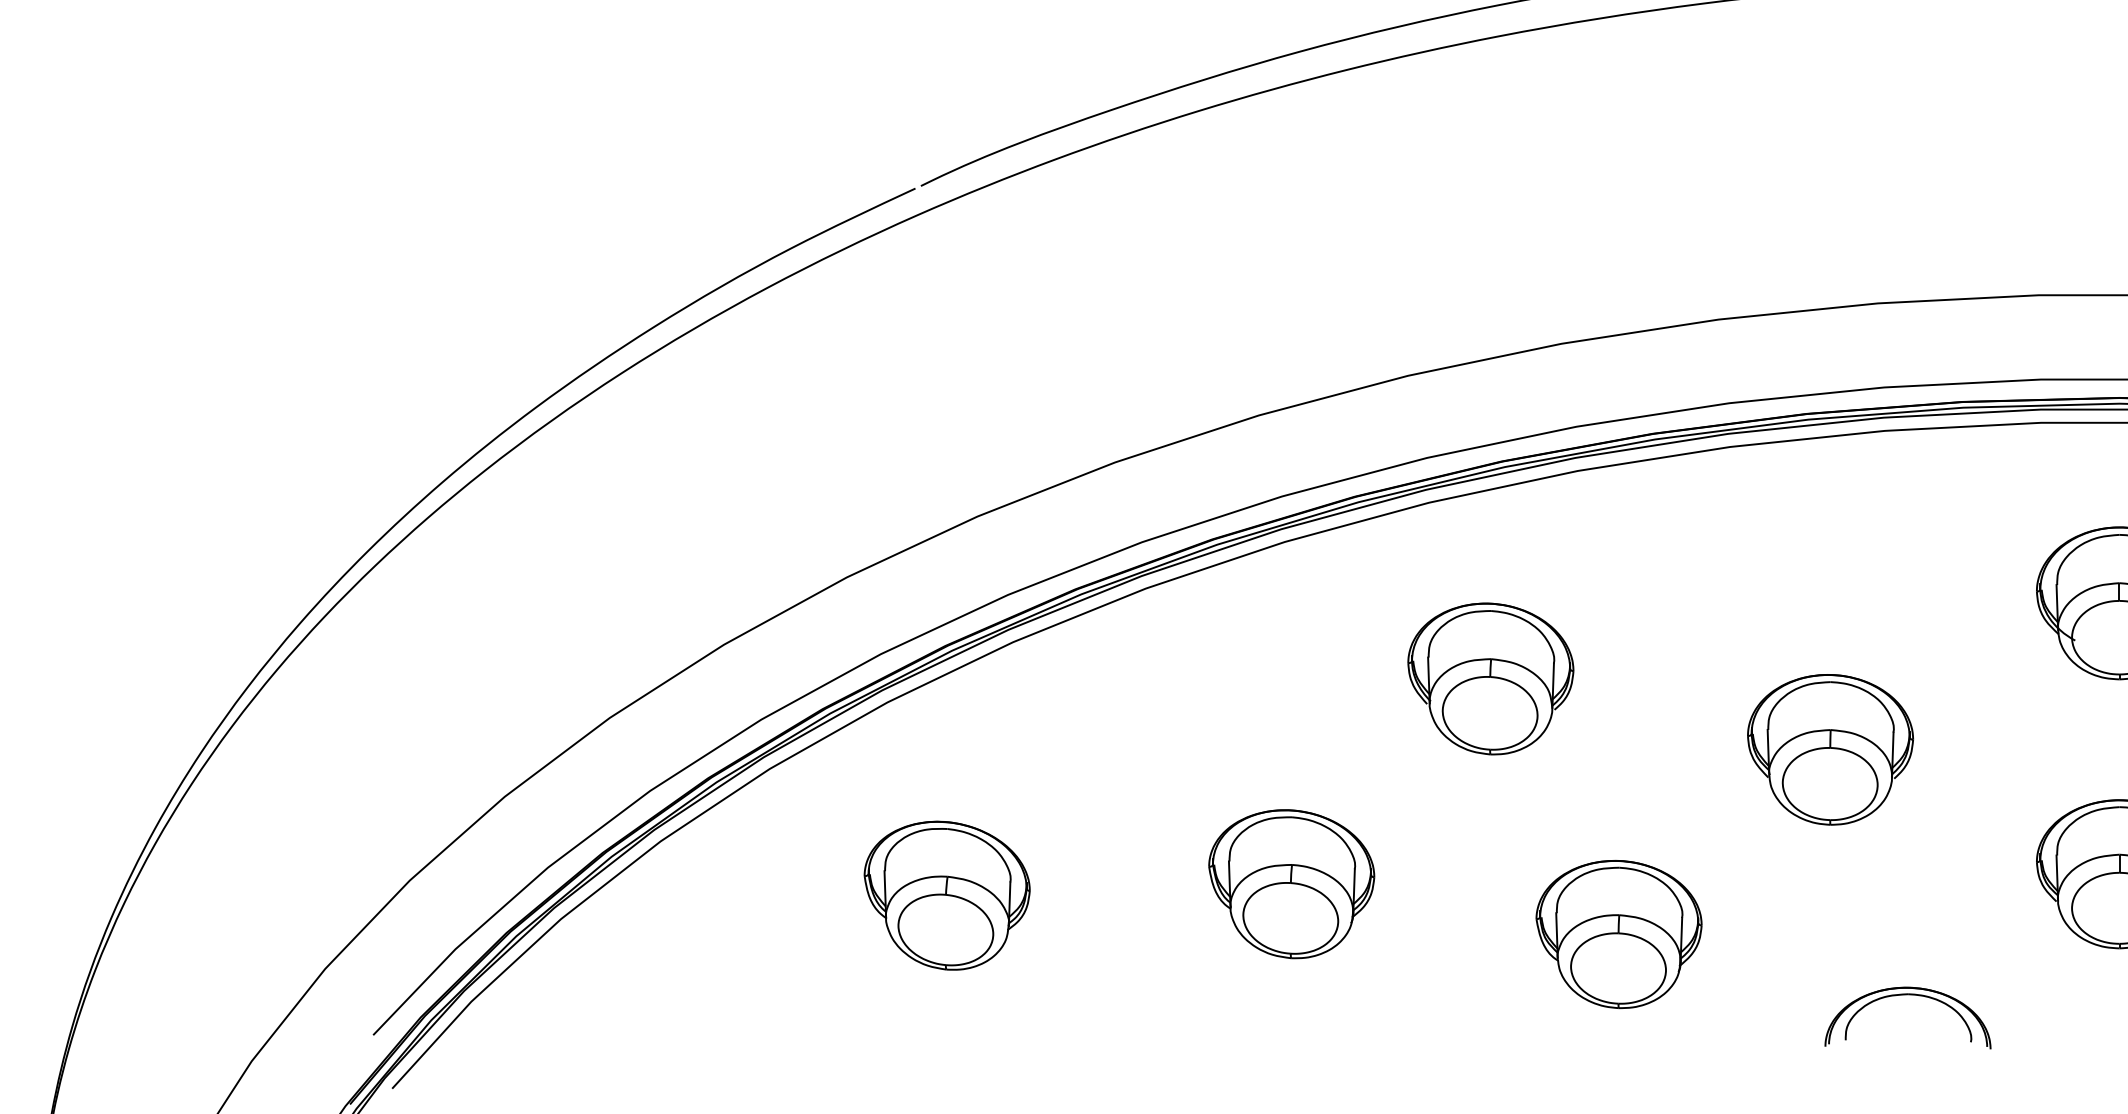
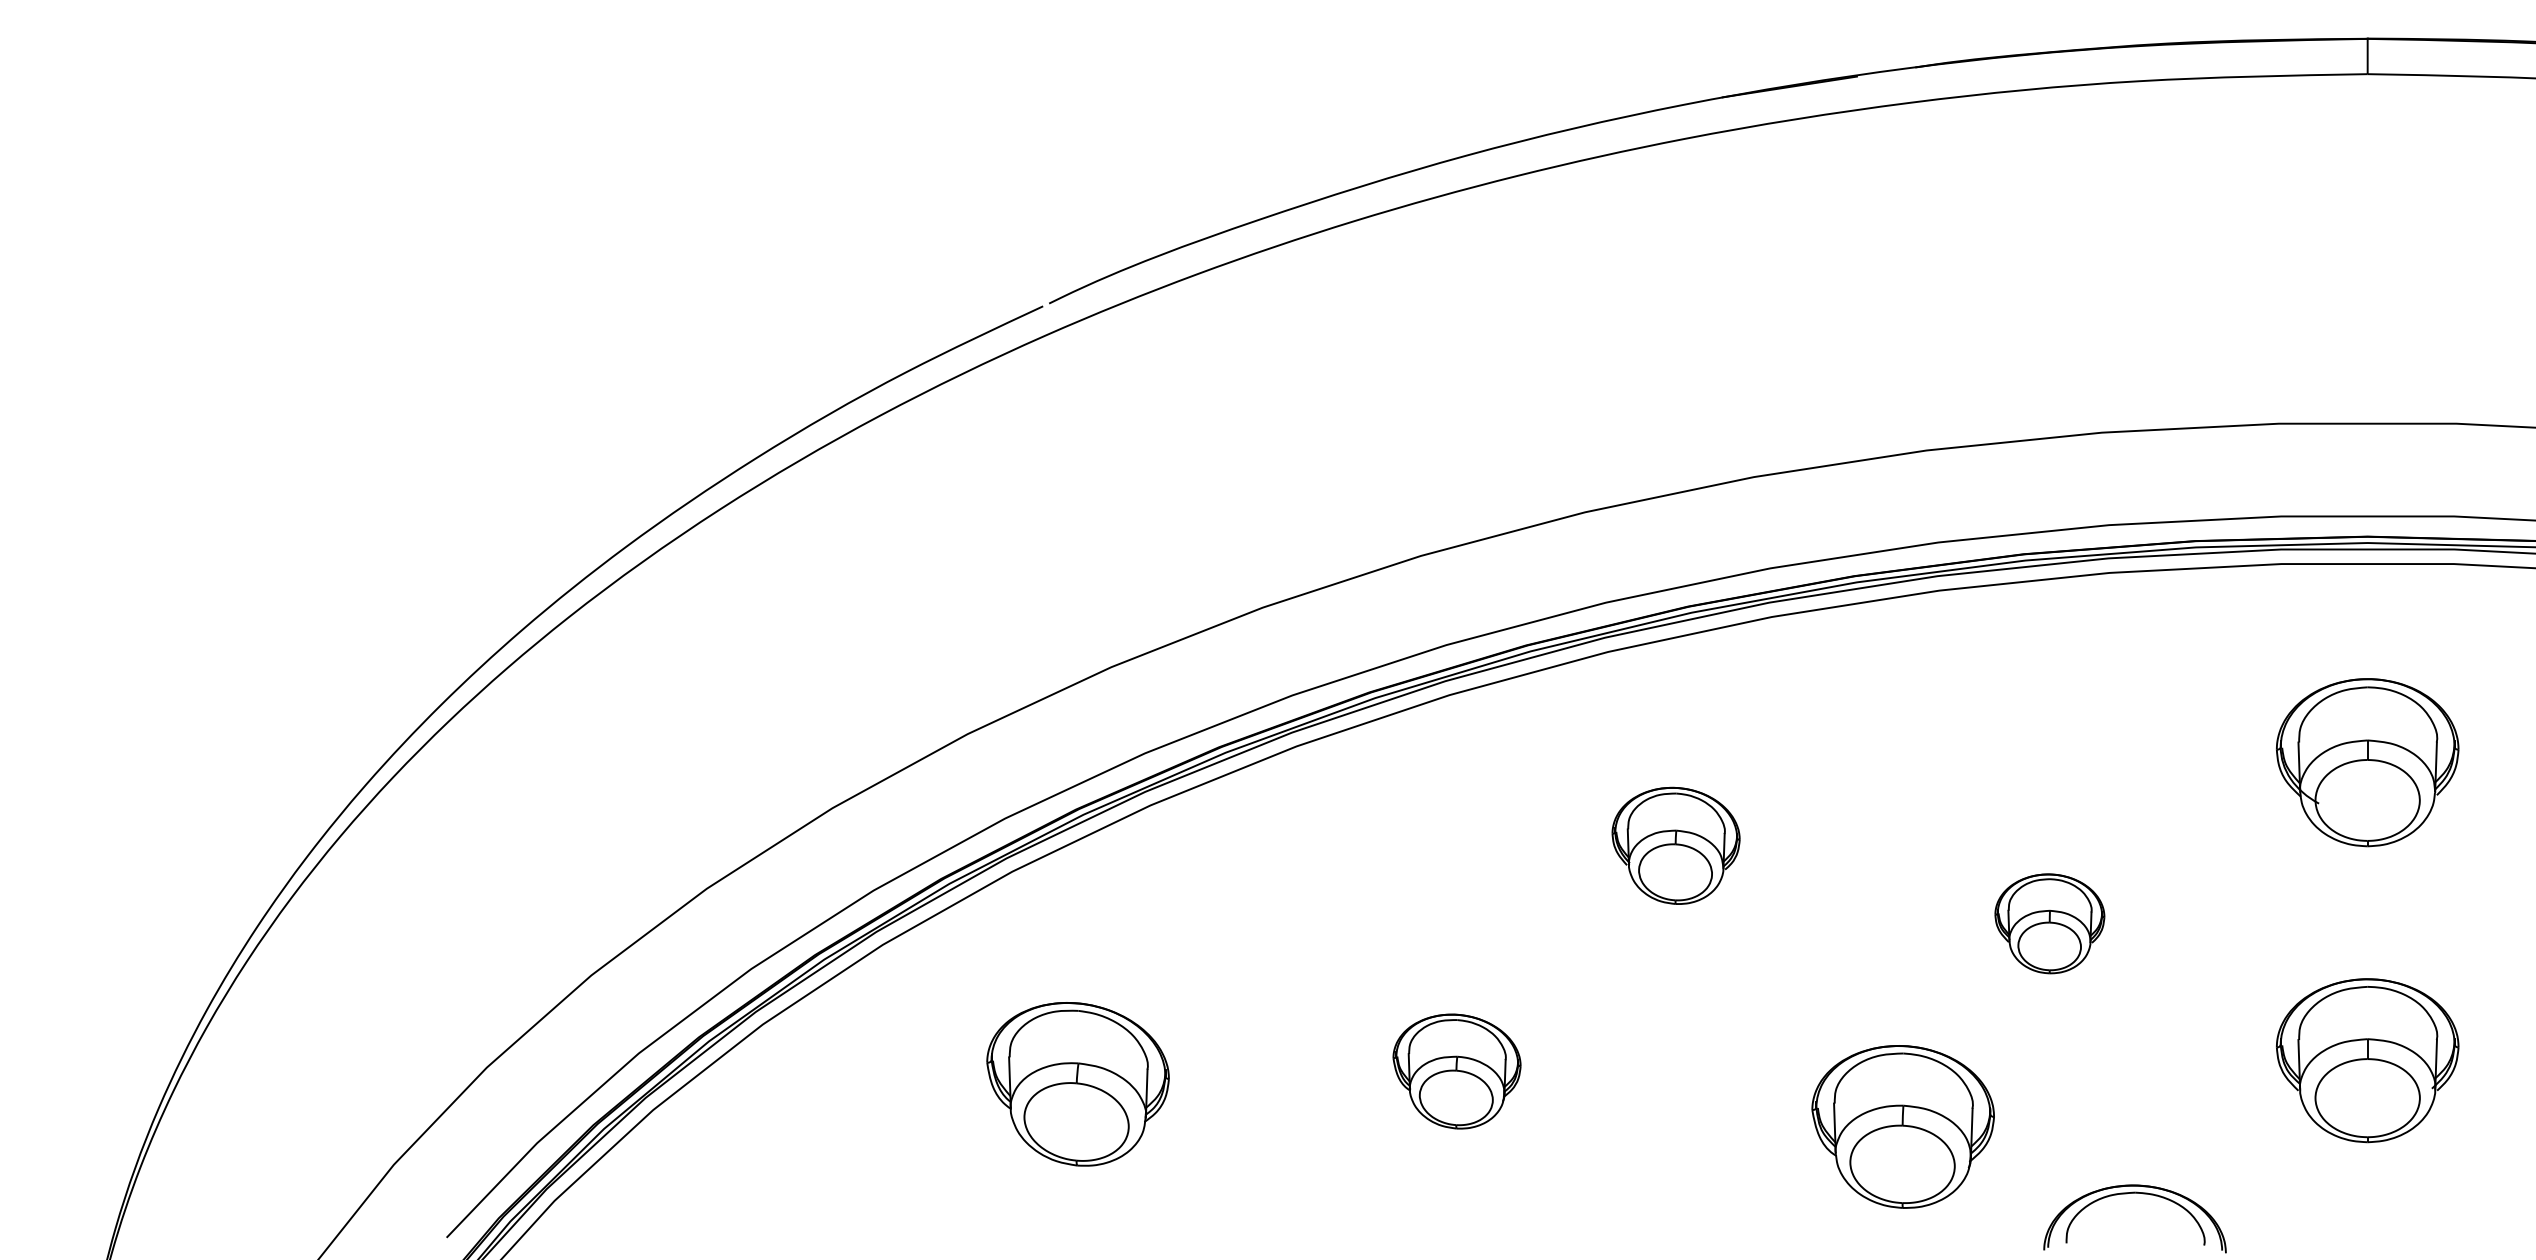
part: (1490, 678) -> (1675, 845), size x0.7
part: (1830, 749) -> (2049, 923), size x0.6
part: (1291, 884) -> (1456, 1071), size x0.7
part: (1618, 934) -> (1902, 1126), moved

